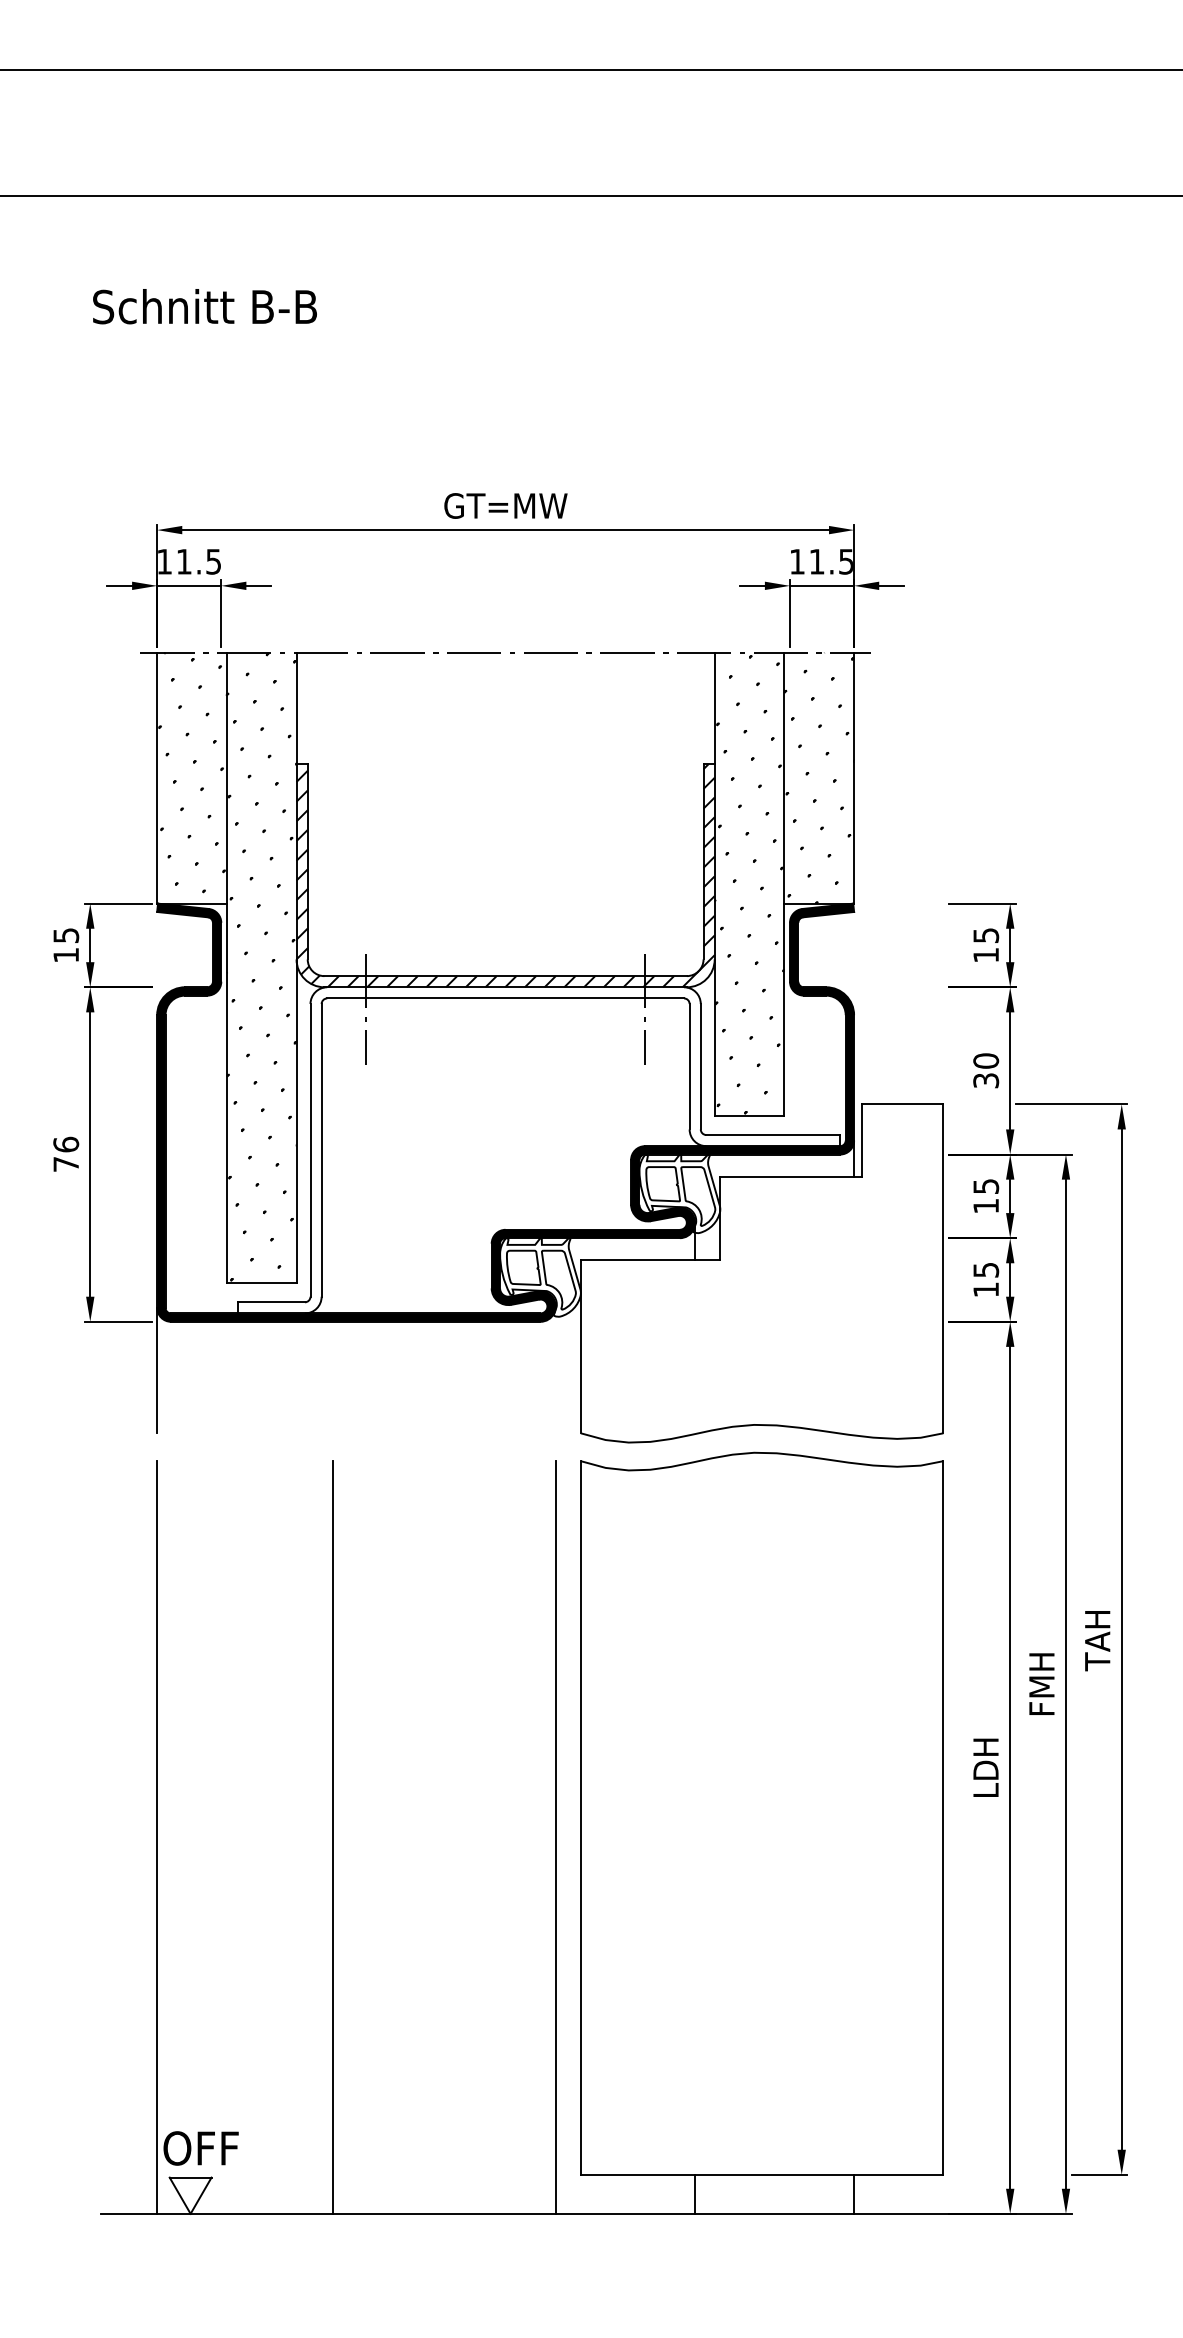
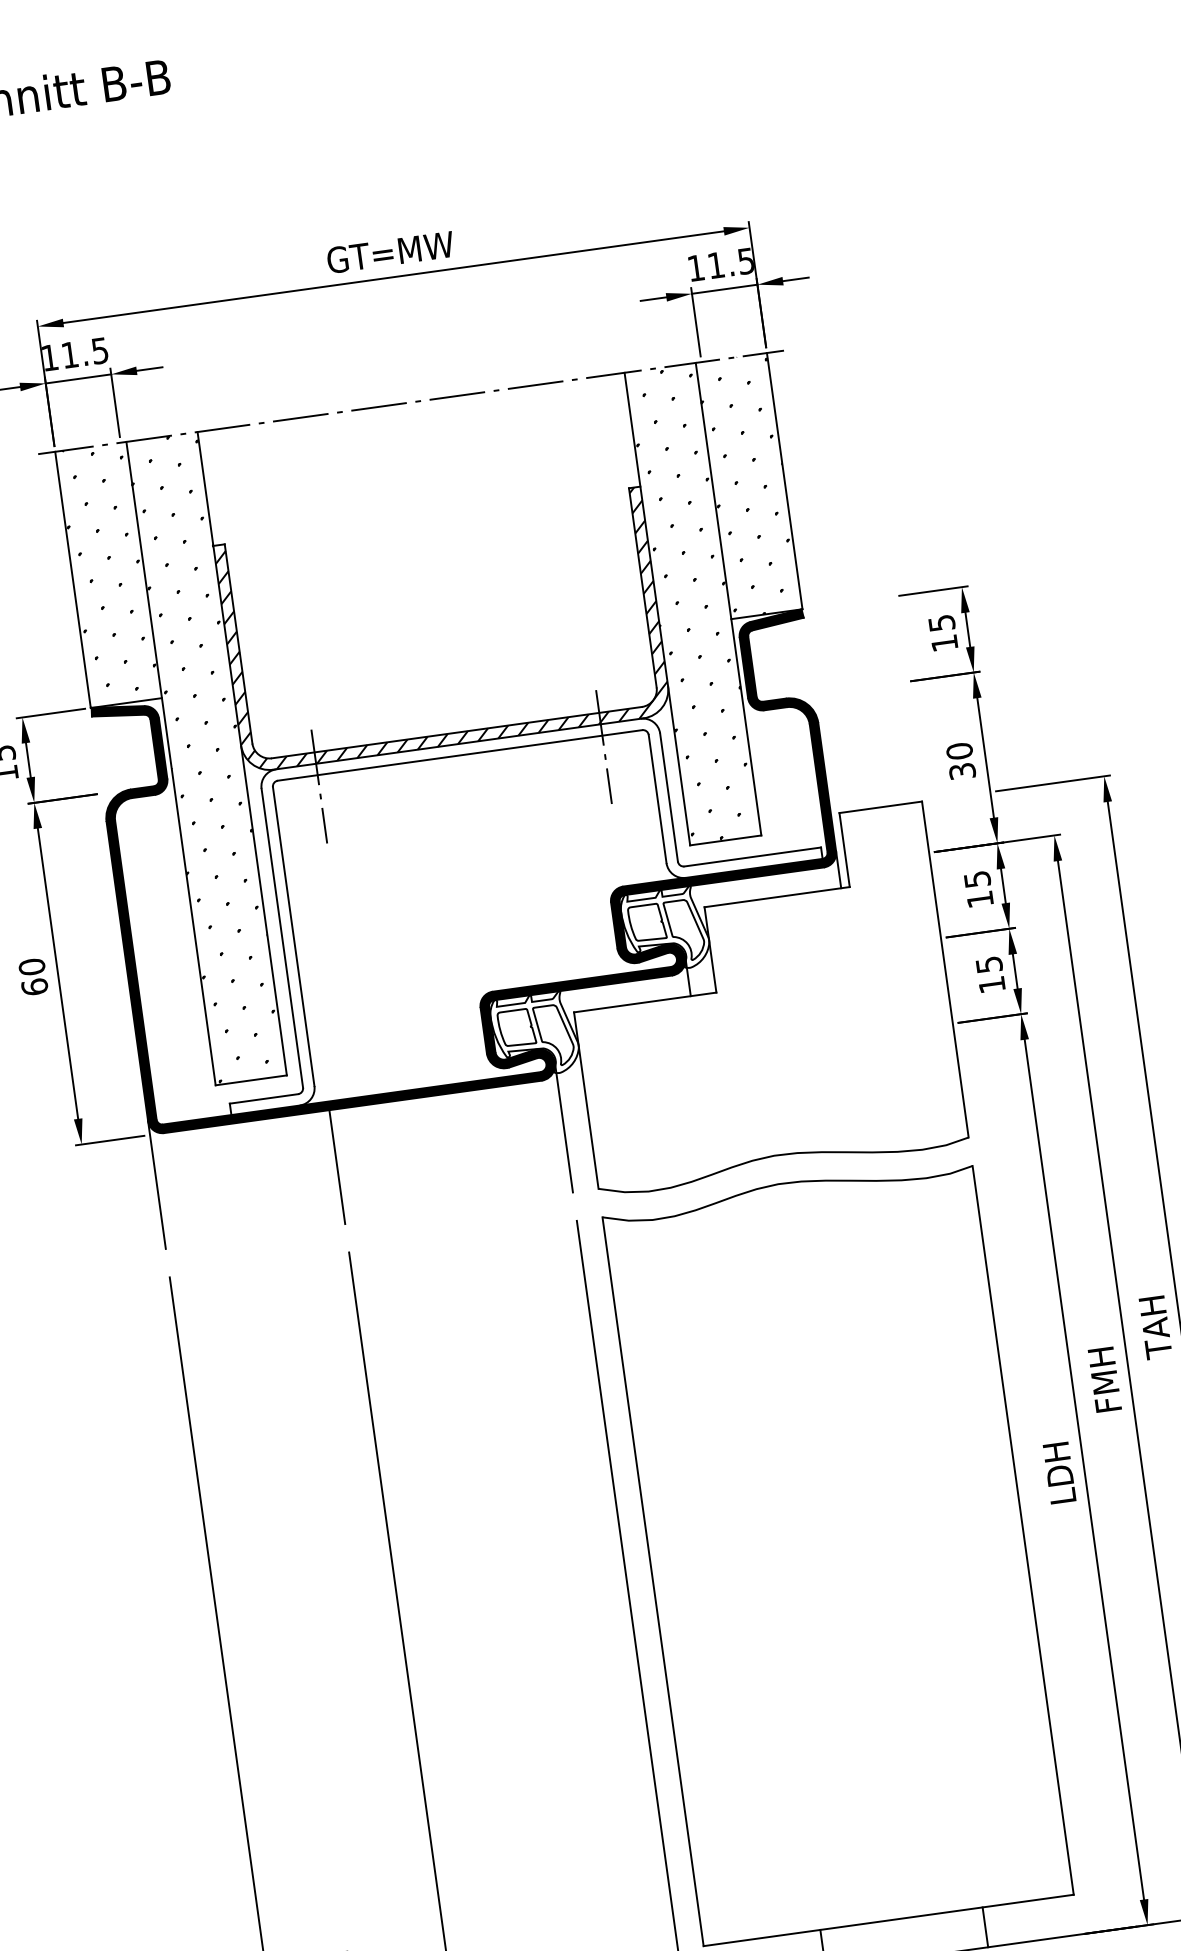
text: (66, 1153) -> (33, 976), 76 -> 60
line: (555, 1369) -> (563, 1127), added
line: (332, 1377) -> (336, 1167), added

